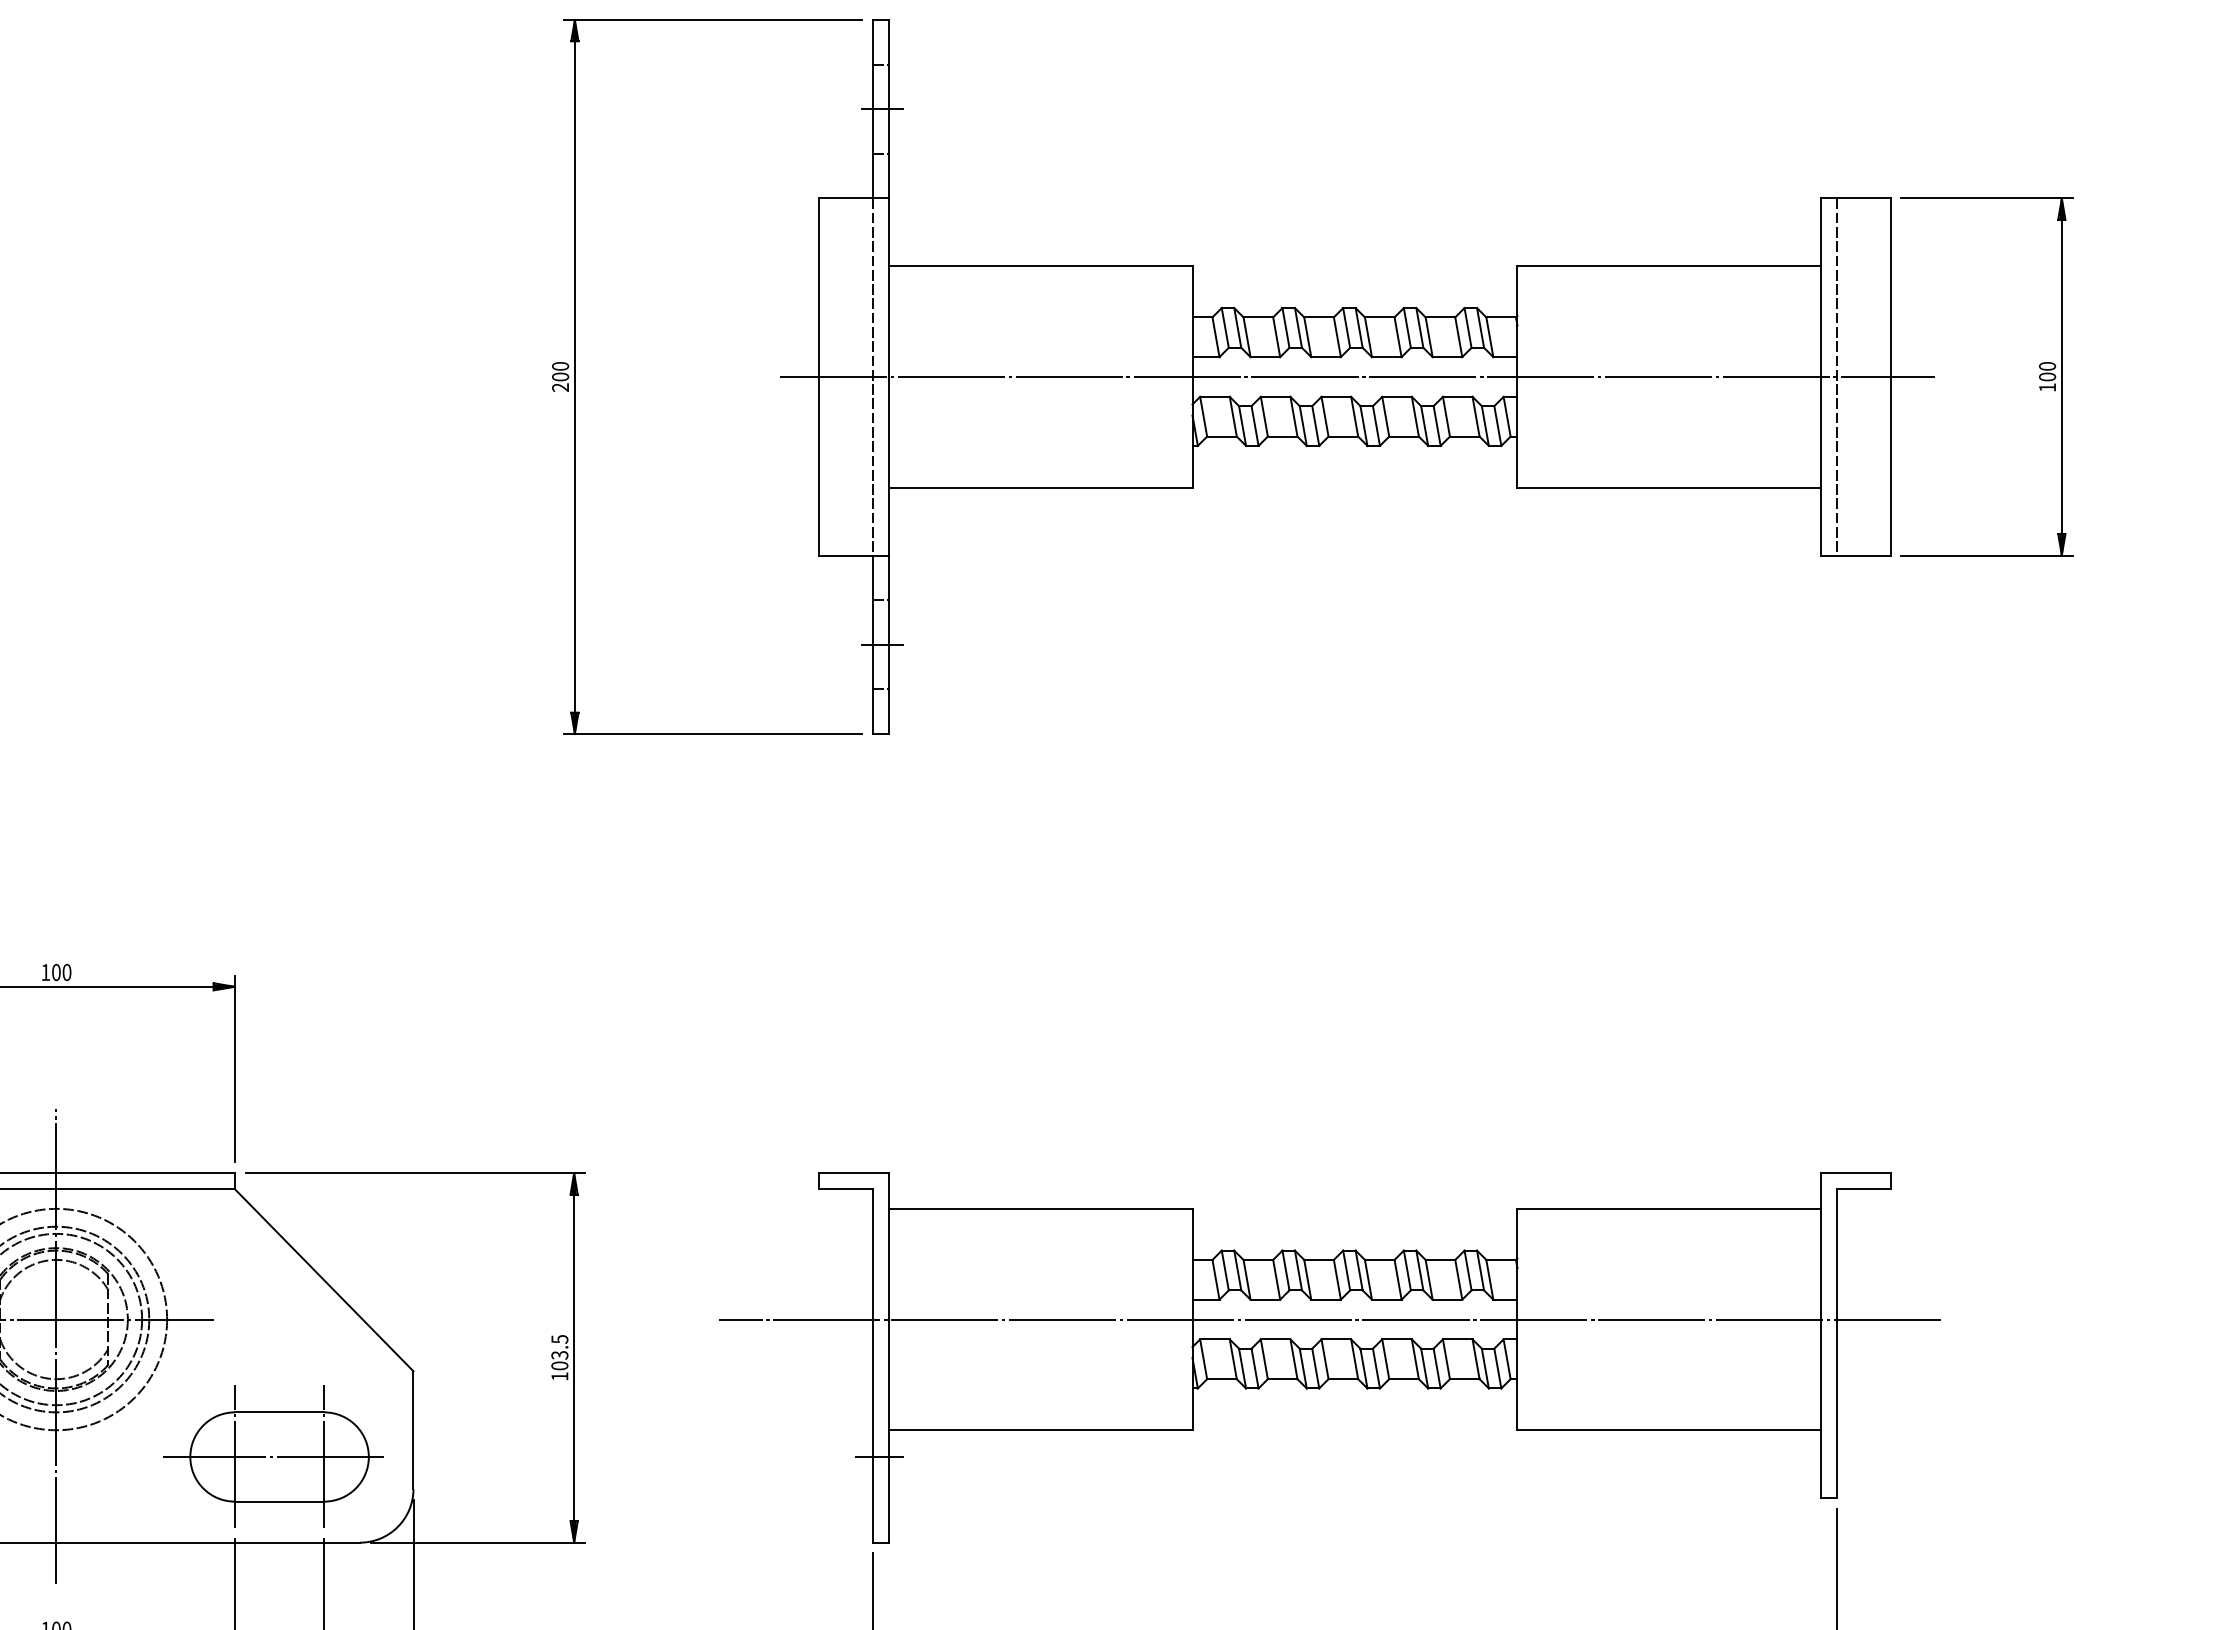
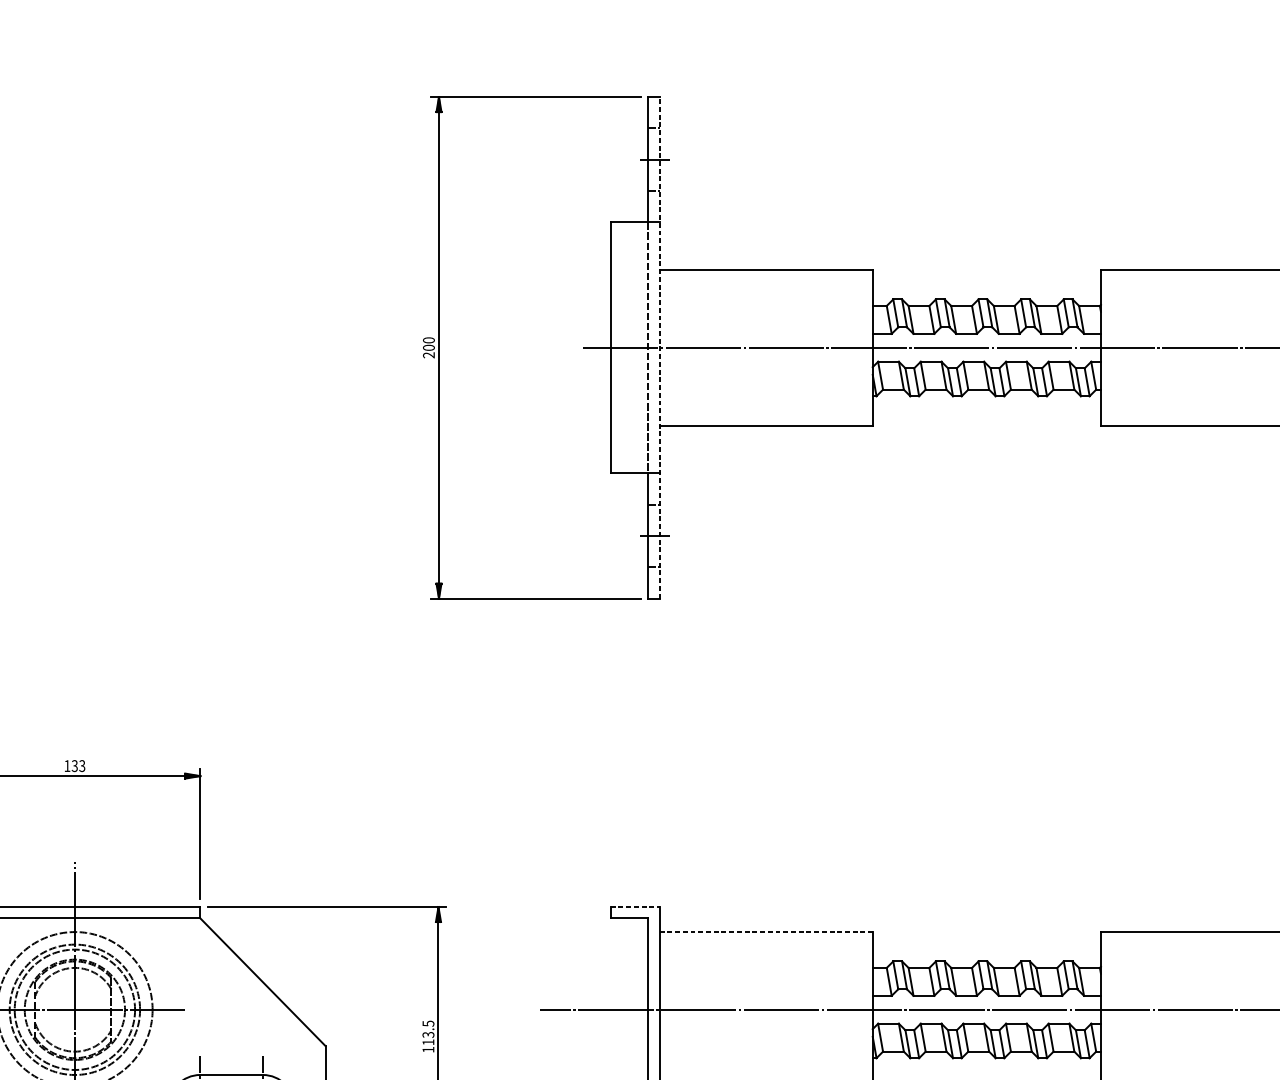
line: (889, 376) -> (659, 347), solid -> dashed
text: (61, 972) -> (78, 766), 100 -> 133
line: (854, 1173) -> (635, 907), solid -> dashed
line: (1040, 1208) -> (765, 931), solid -> dashed
text: (559, 1365) -> (428, 1042), 103.5 -> 113.5

